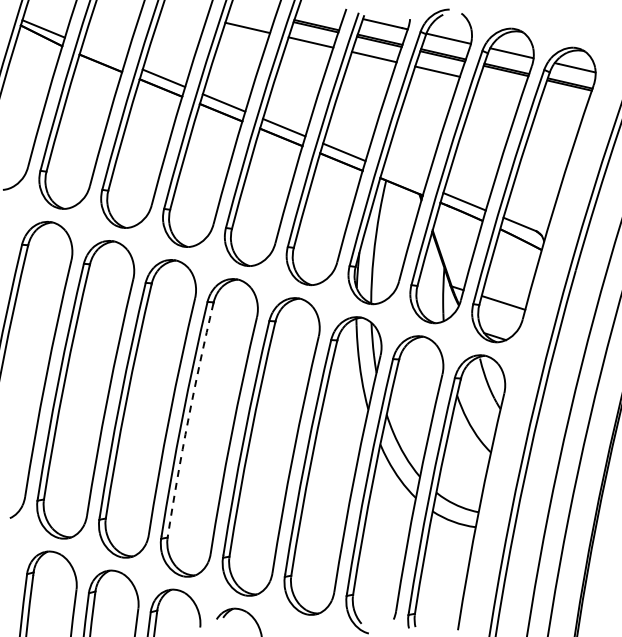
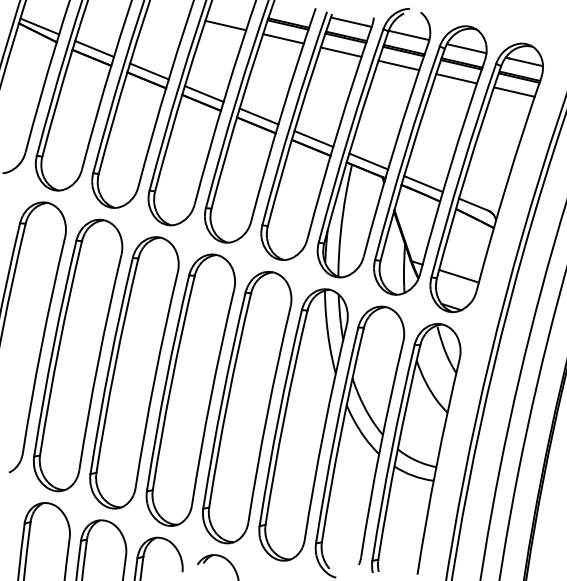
line: (103, 53) -> (94, 48), added
line: (500, 86) -> (456, 78), added
line: (563, 100) -> (513, 91), added
line: (404, 176) -> (368, 161), added
arc: (188, 420) -> (171, 383), dashed -> solid

